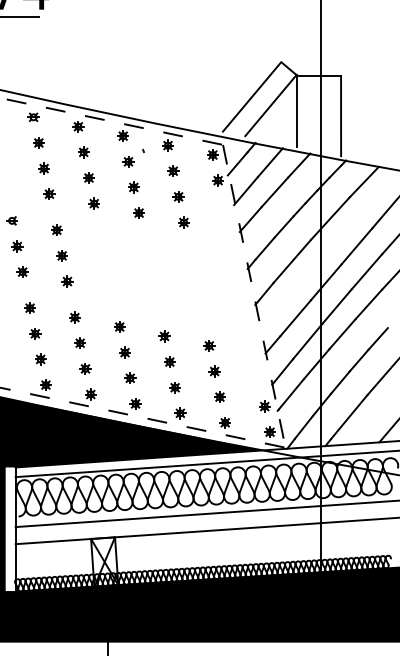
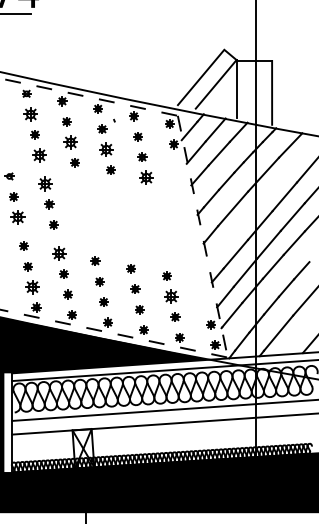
part: (38, 141) -> (30, 113), size x1.6
part: (88, 177) -> (70, 141), size x1.6
part: (133, 187) -> (106, 149), size x1.6
part: (48, 193) -> (38, 154), size x1.6
part: (183, 222) -> (146, 177), size x1.6
part: (55, 229) -> (44, 183), size x1.6
part: (22, 272) -> (17, 217), size x1.6
part: (74, 317) -> (59, 253), size x1.6
part: (39, 358) -> (31, 286), size x1.6
part: (213, 371) -> (170, 296), size x1.6

